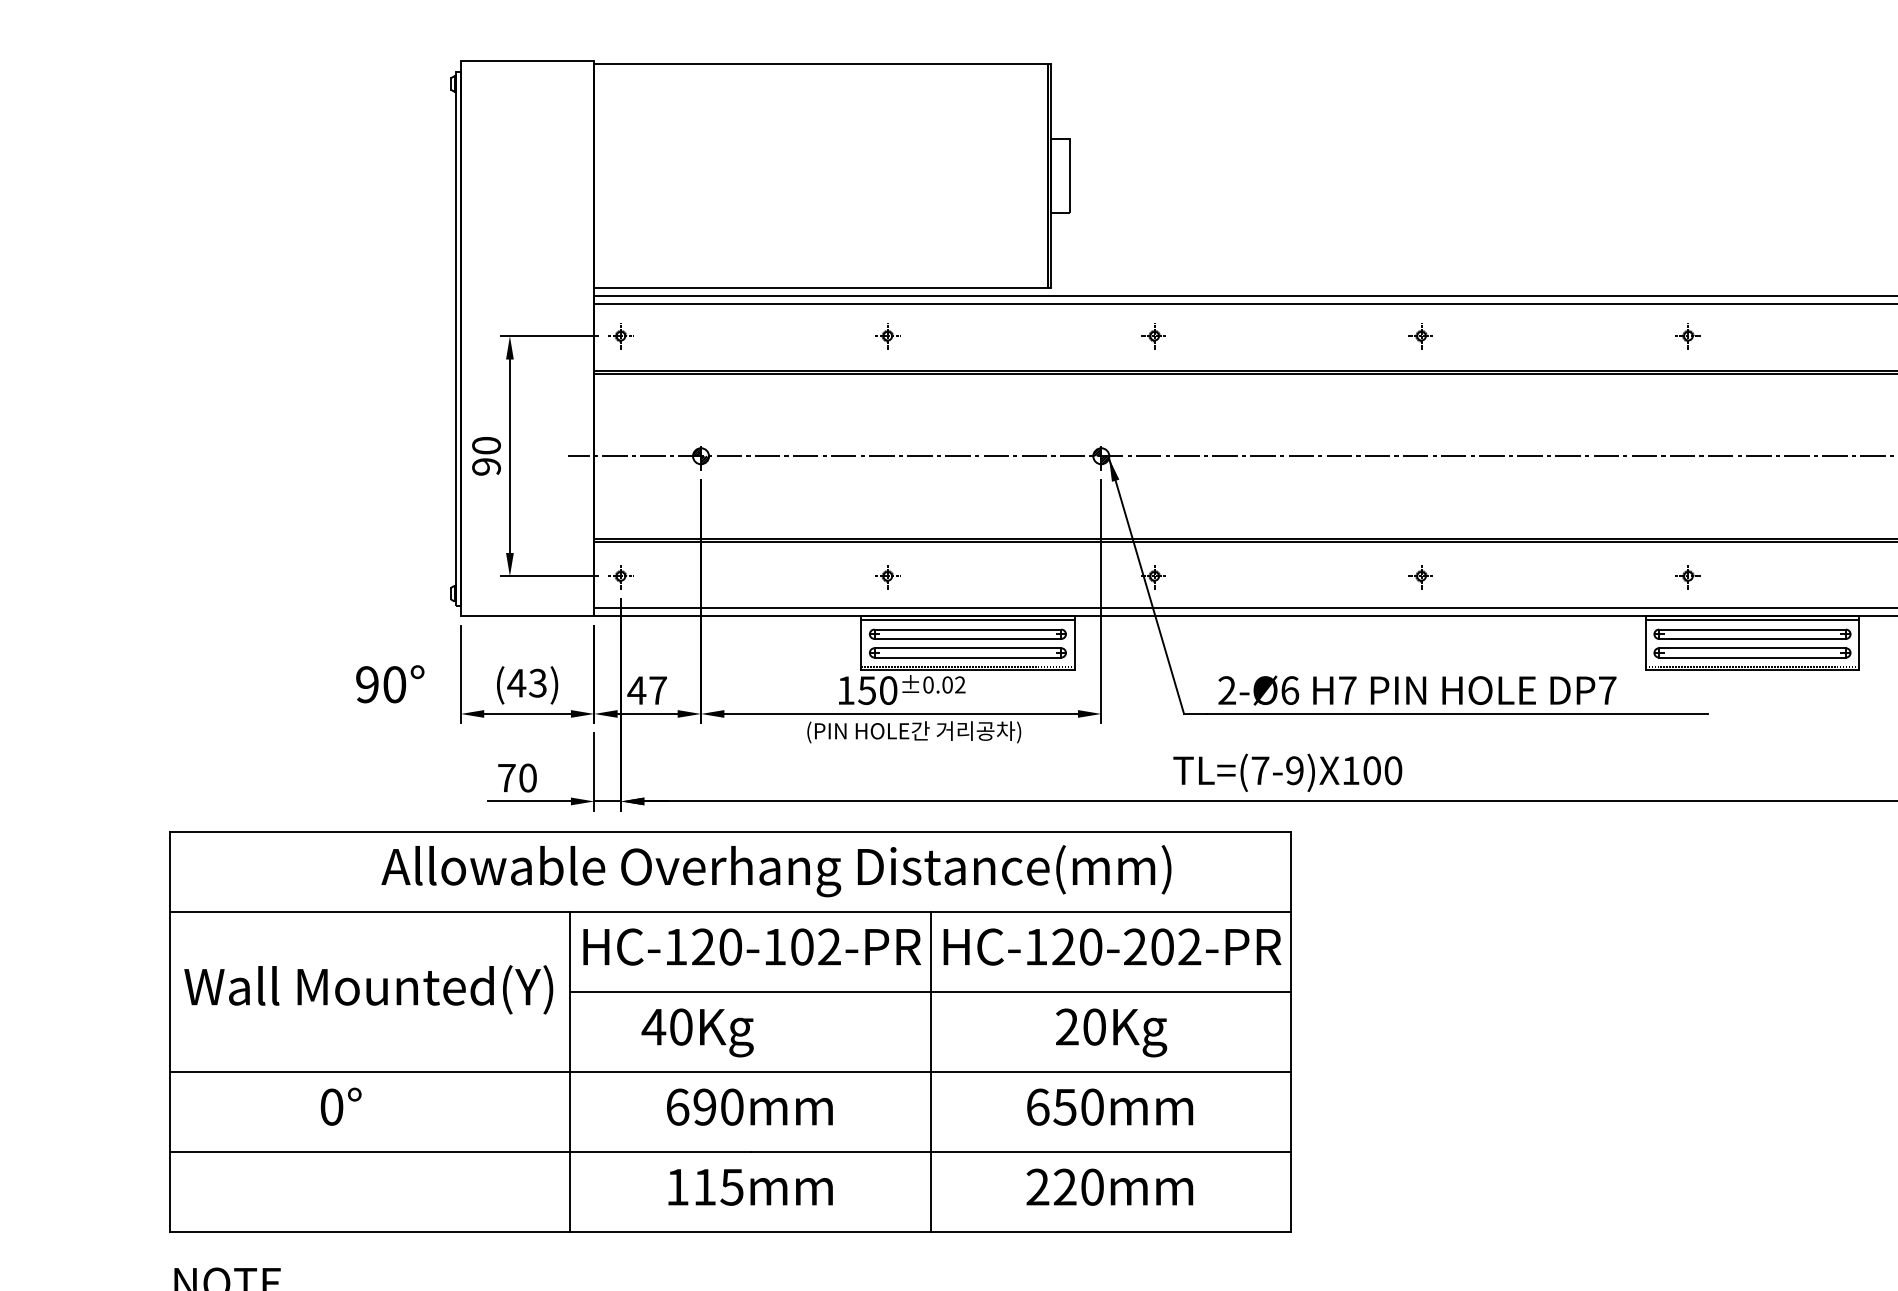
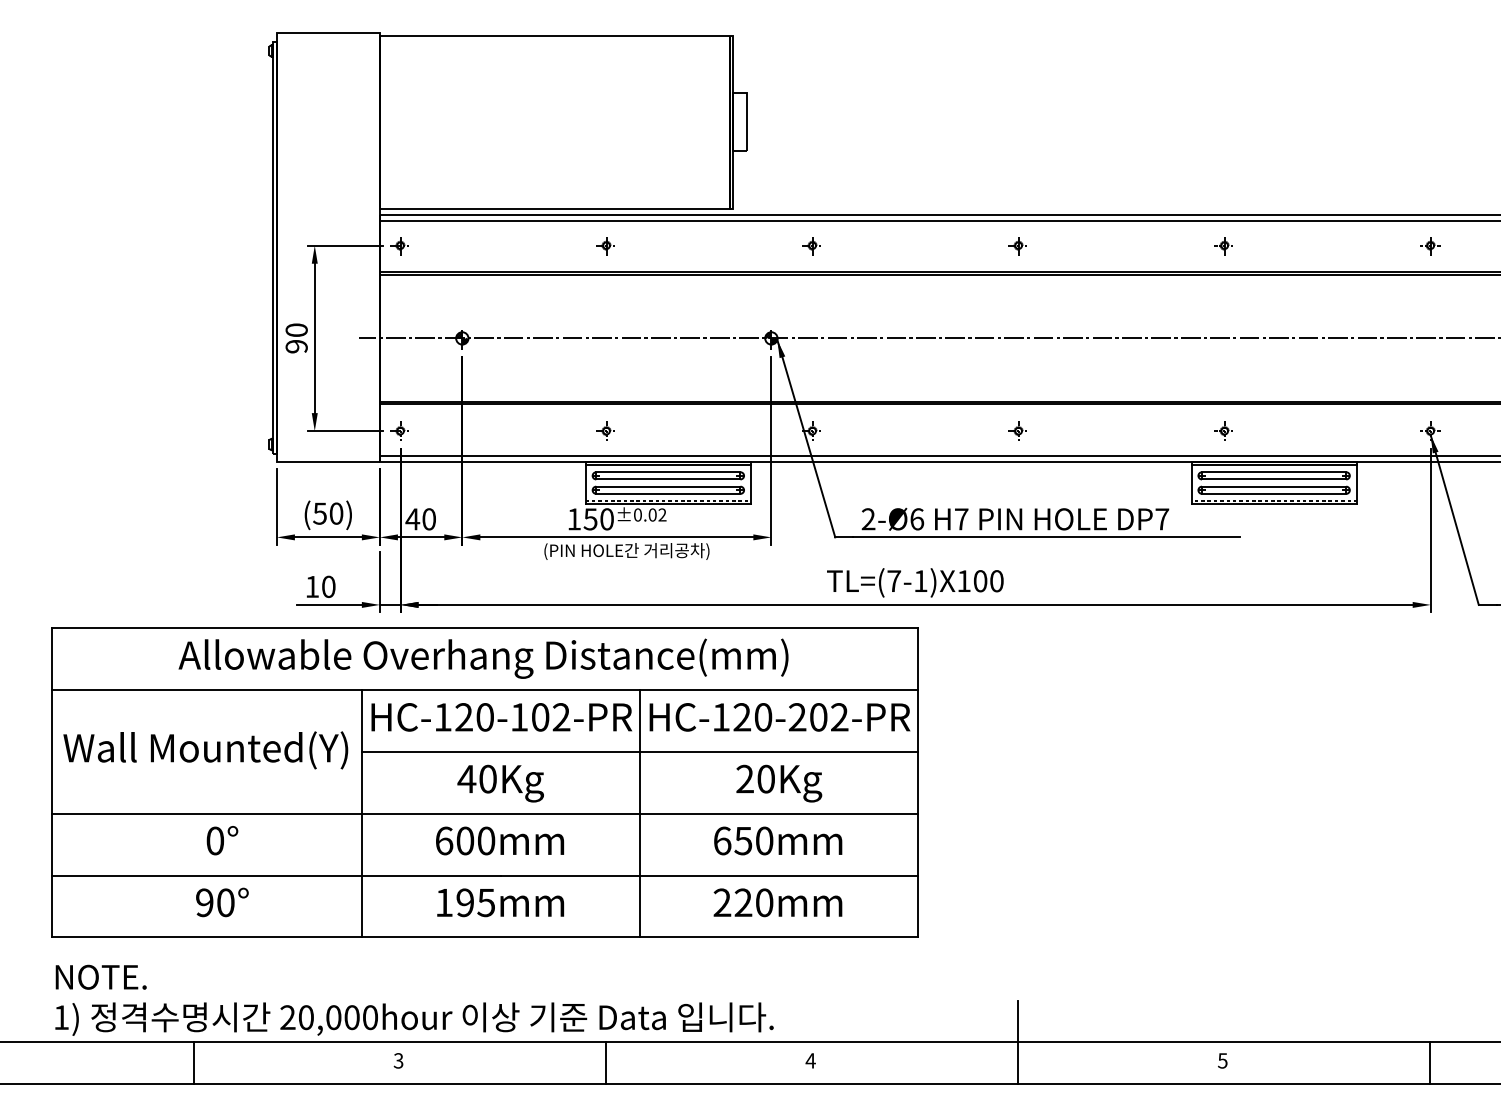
text: (526, 683) -> (327, 513), (43) -> (50)
text: (390, 684) -> (222, 902), moved
text: (658, 690) -> (429, 519), 47 -> 40
text: (1294, 771) -> (920, 581), TL=(7-9)X100 -> TL=(7-1)X100
text: (506, 777) -> (312, 586), 70 -> 10
text: (776, 870) -> (483, 658), moved
text: (697, 1032) -> (500, 783), moved
text: (341, 1106) -> (222, 840), moved
text: (705, 1106) -> (465, 840), 690mm -> 600mm
text: (703, 1186) -> (464, 902), 115mm -> 195mm

